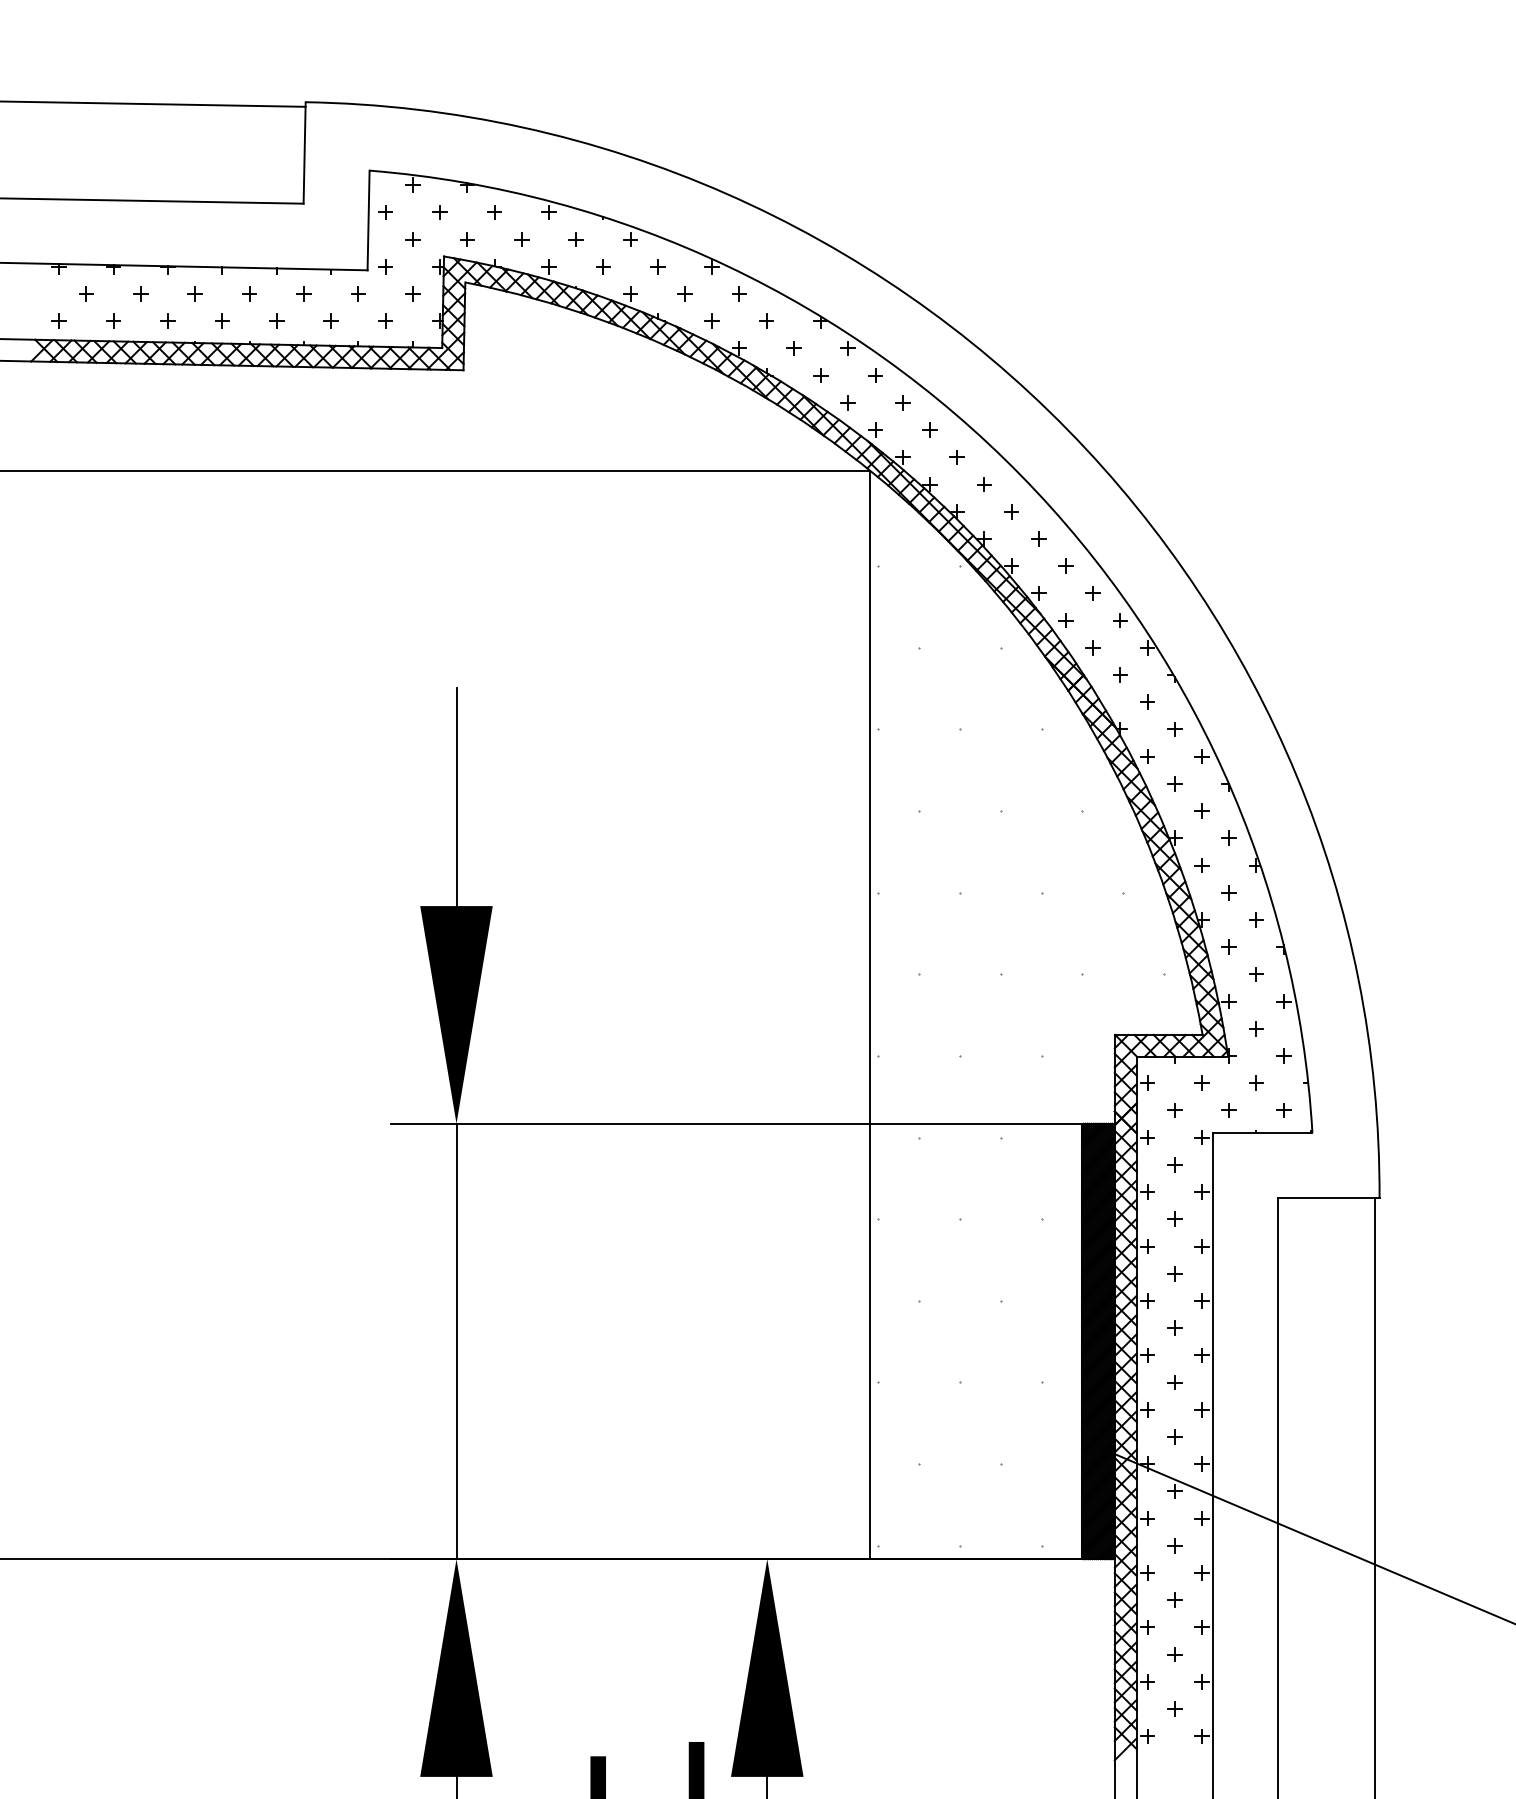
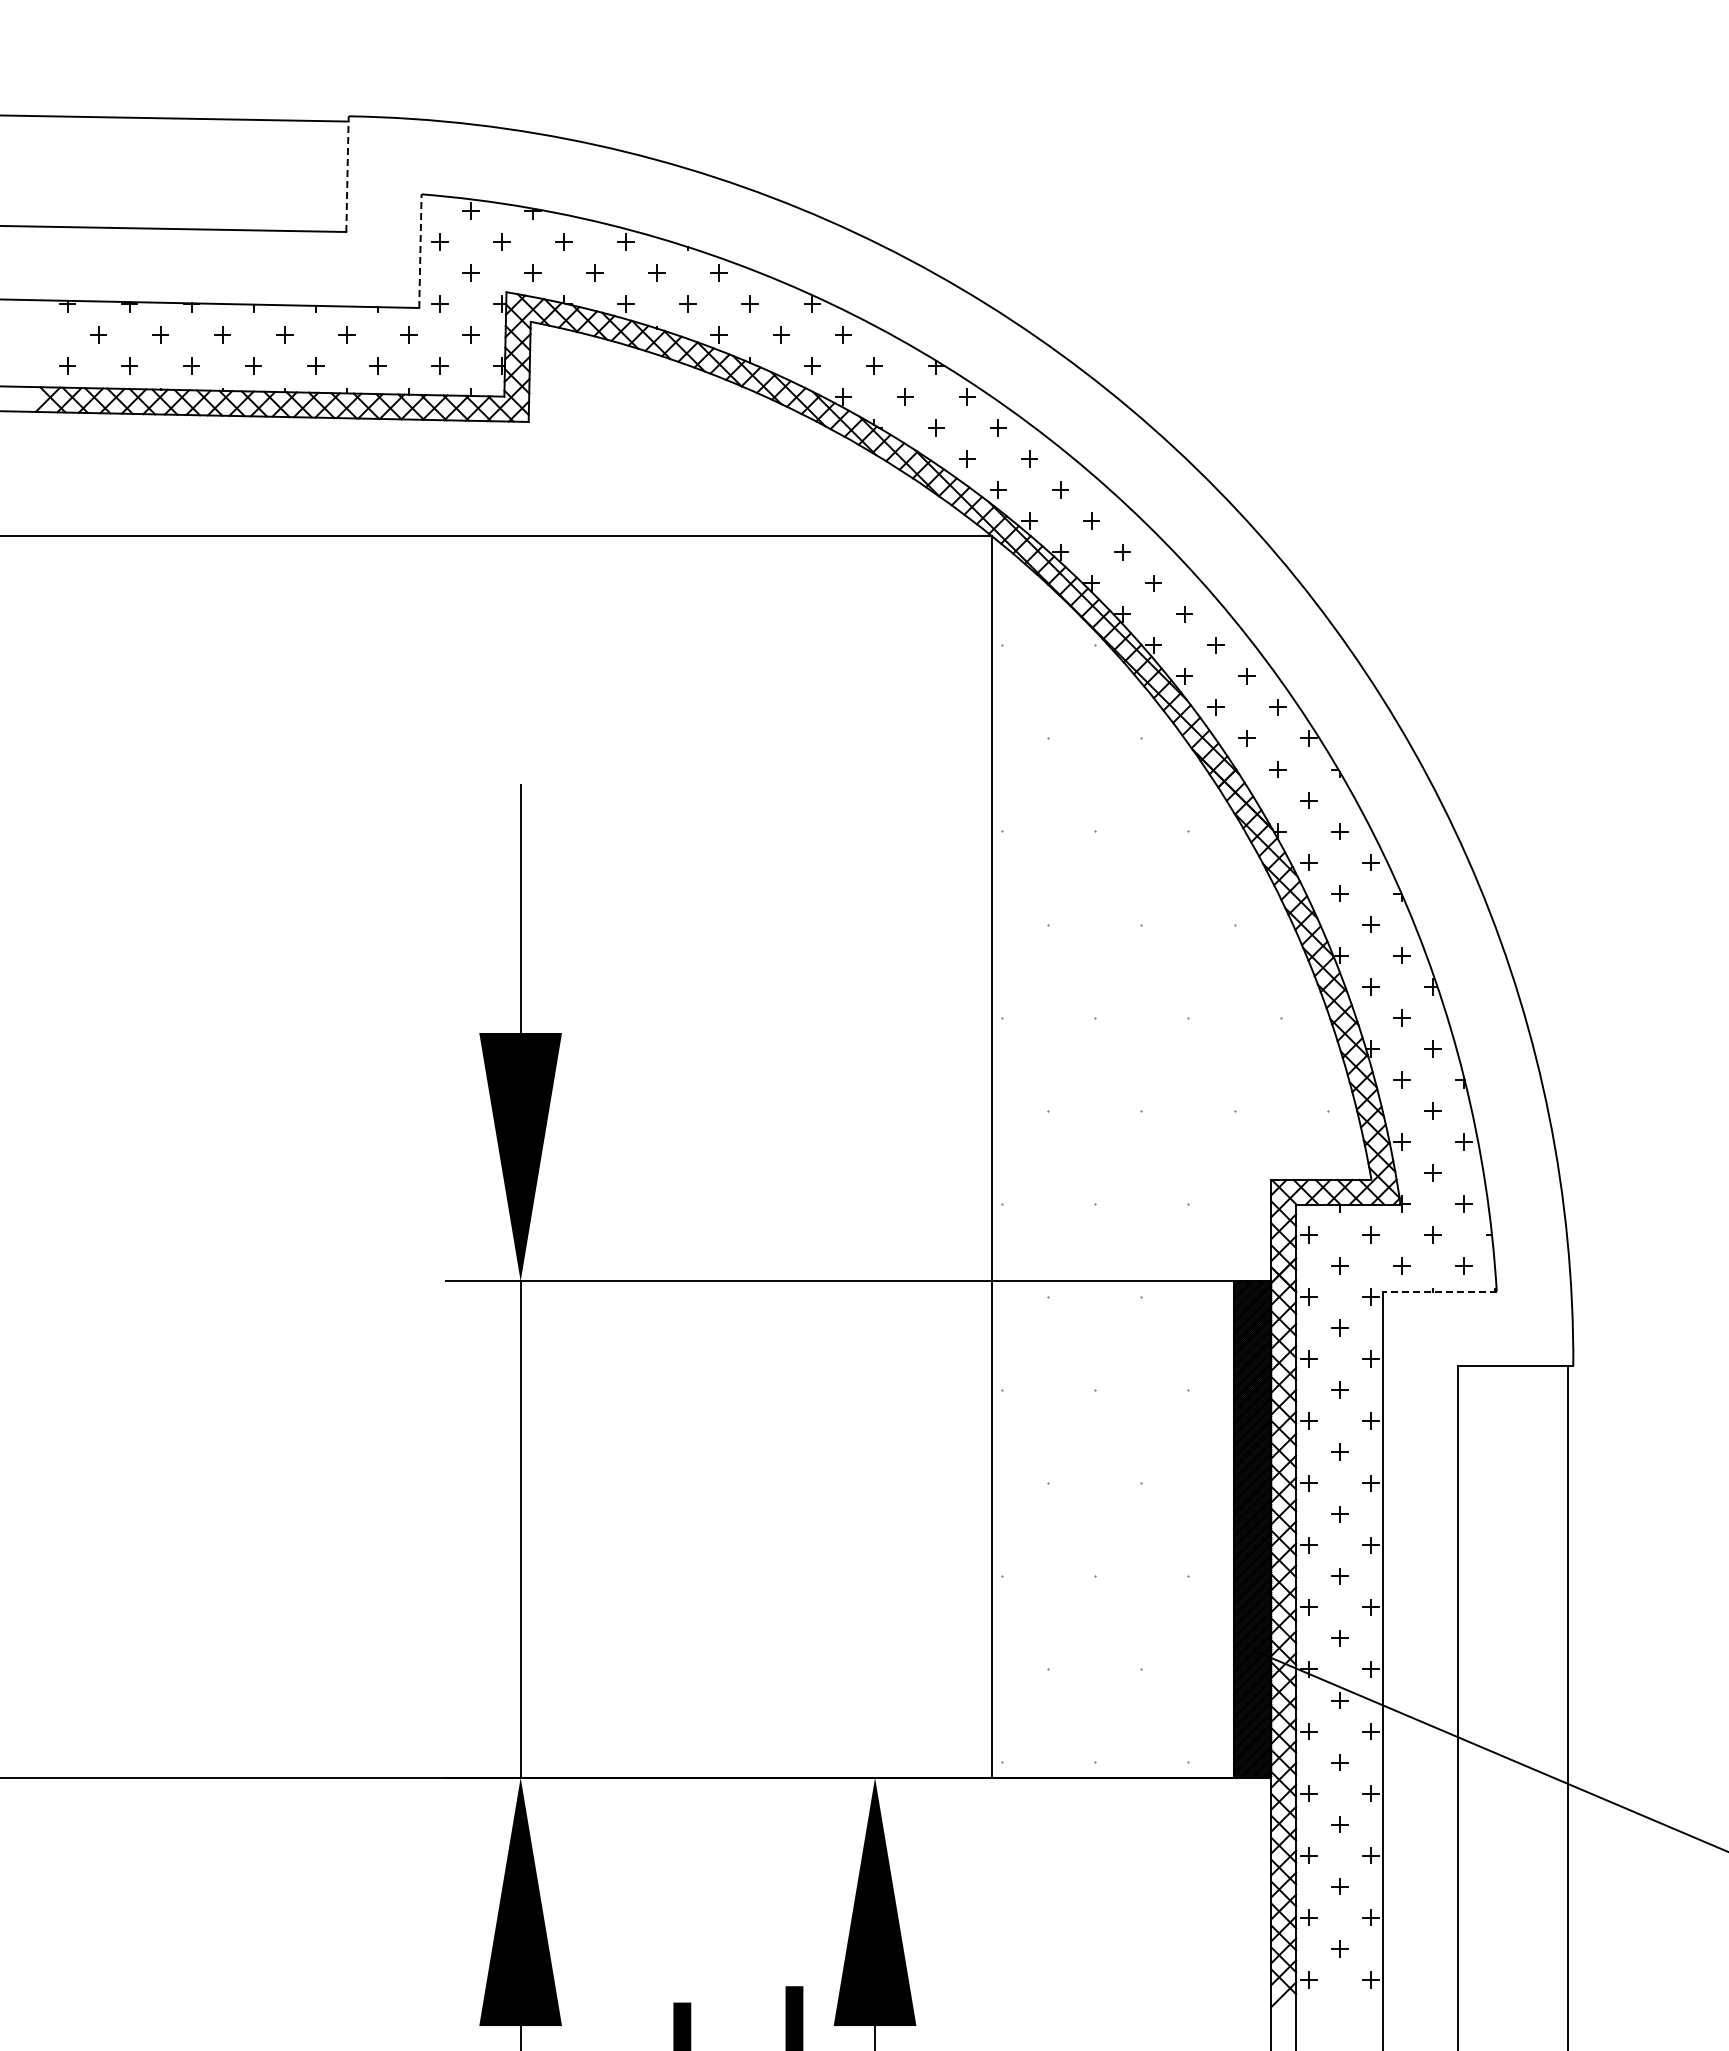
line: (304, 153) -> (347, 174), solid -> dashed
line: (368, 220) -> (420, 251), solid -> dashed
line: (1262, 1132) -> (1439, 1291), solid -> dashed

